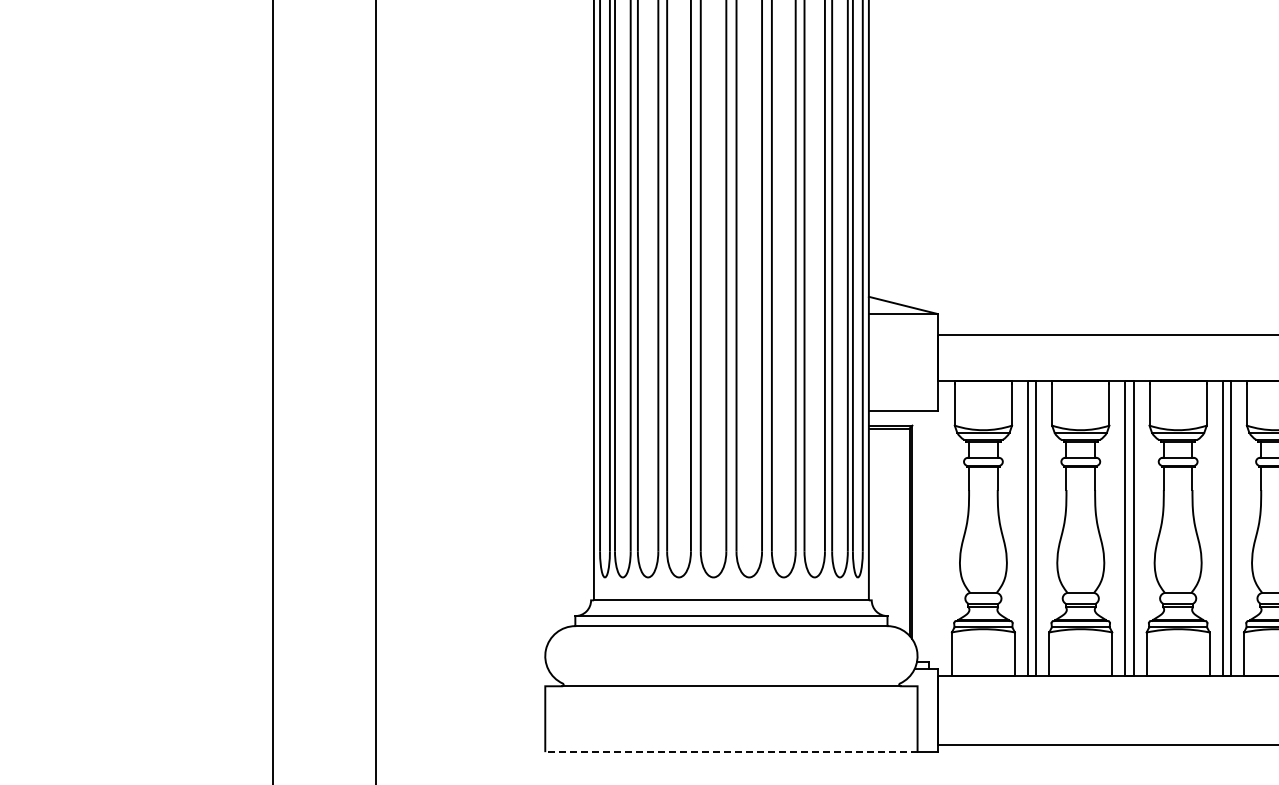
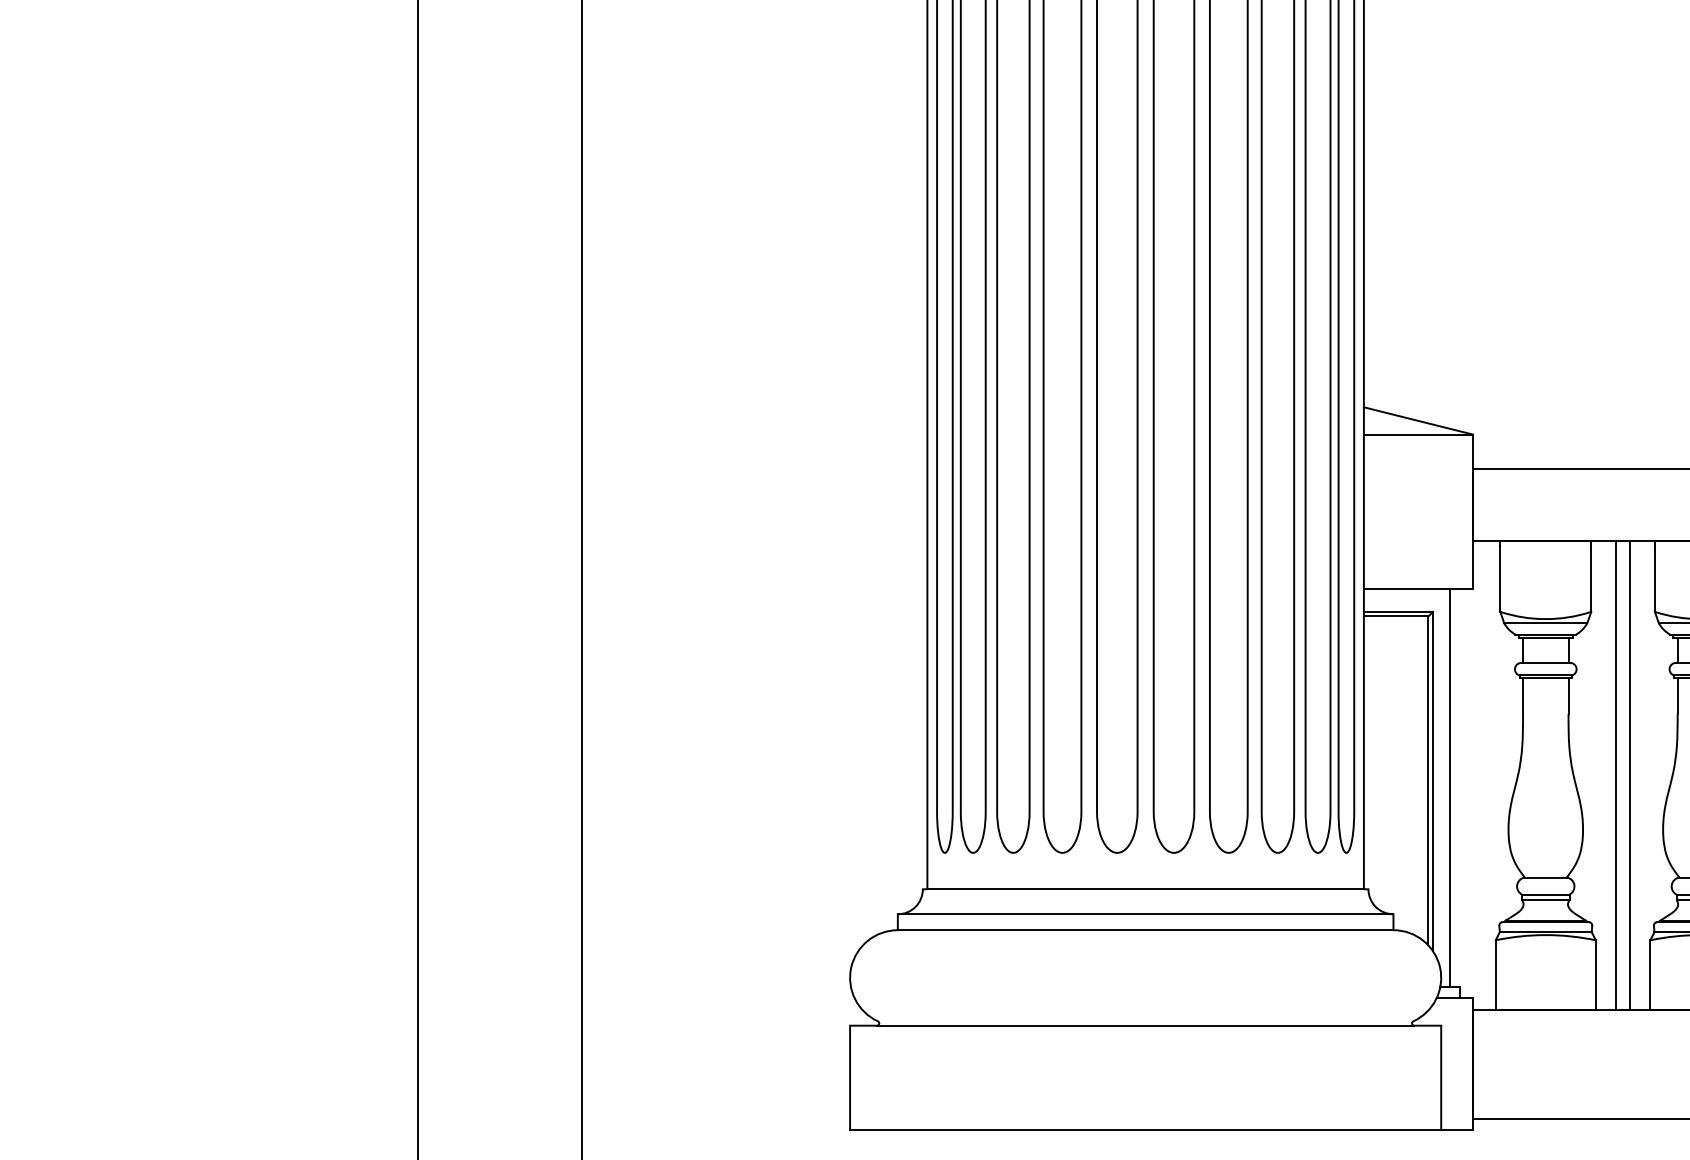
line: (923, 536) -> (1450, 787), added
line: (730, 752) -> (1144, 1130), dashed -> solid

